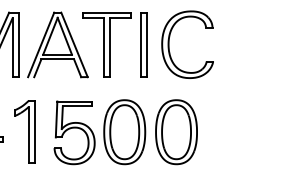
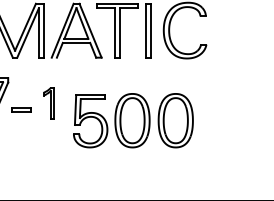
part: (24, 131) -> (48, 103), size x0.6
part: (125, 131) -> (133, 120), moved

